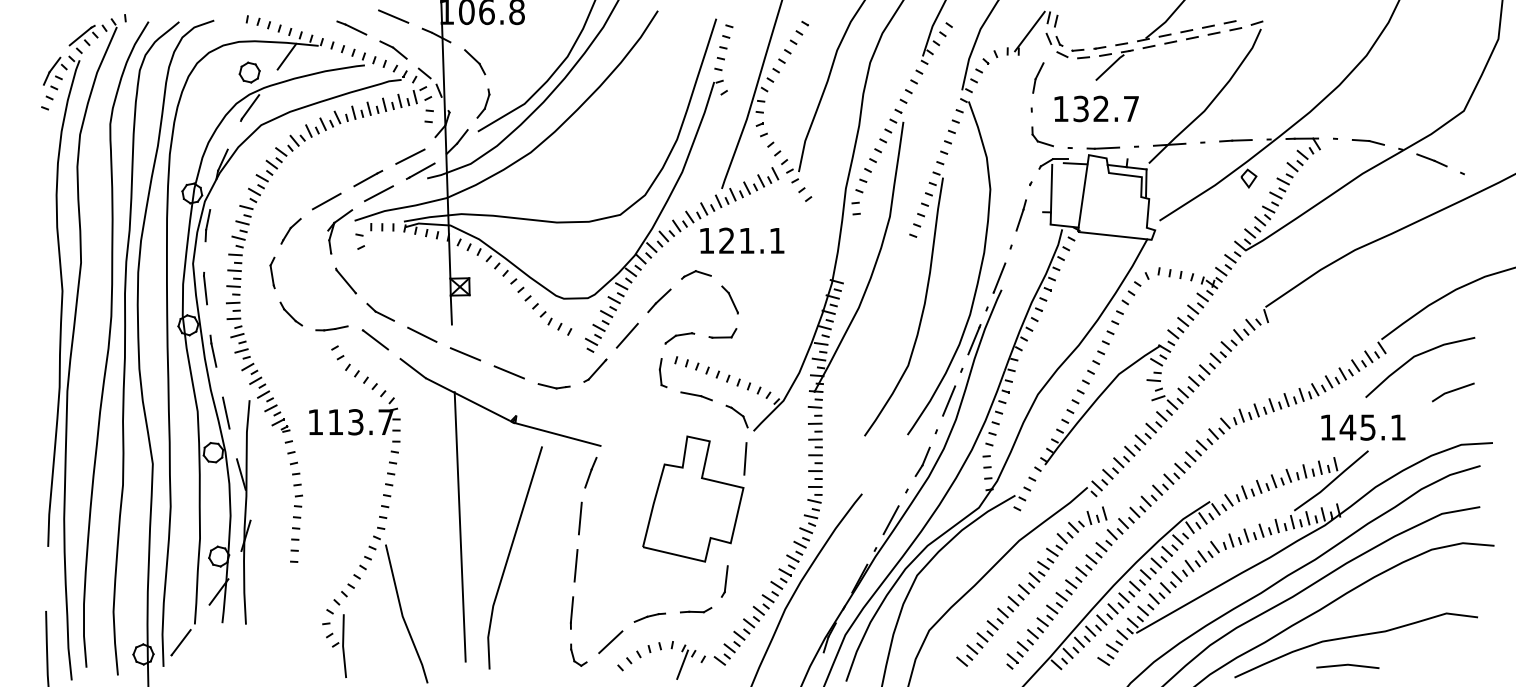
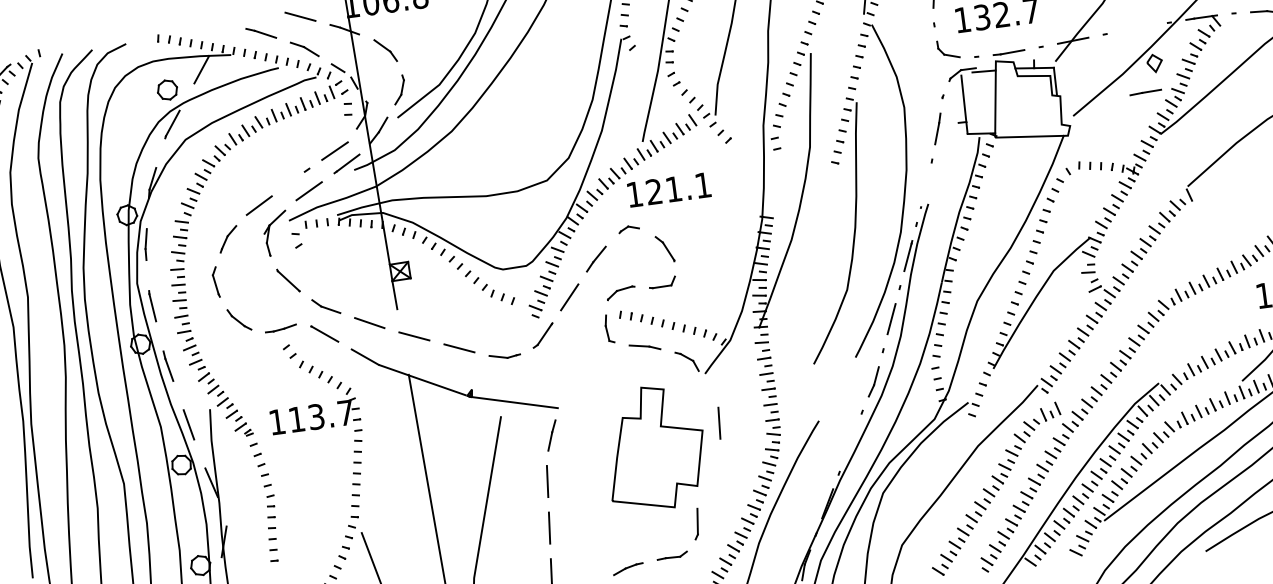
line: (1235, 140) -> (1145, 92), moved
line: (365, 179) -> (294, 179), removed
part: (696, 274) -> (629, 228), size x0.7
line: (999, 277) -> (924, 192), removed
line: (745, 458) -> (719, 422), moved
line: (890, 520) -> (850, 443), removed

